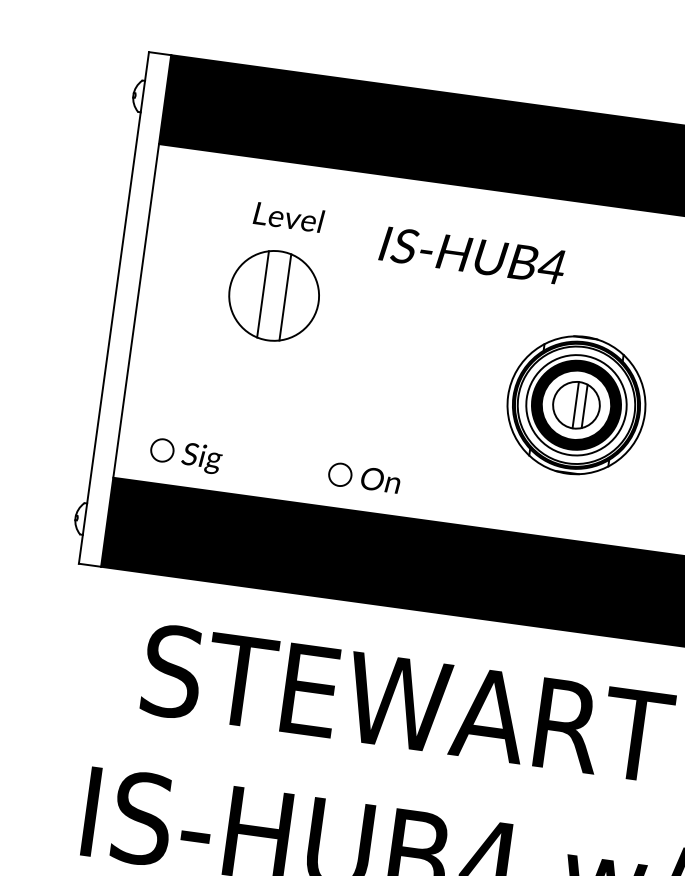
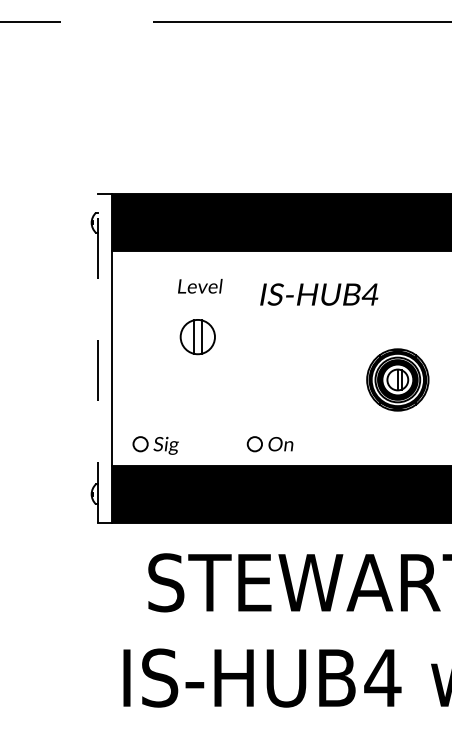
part: (273, 294) -> (197, 336), size x0.6
line: (113, 307) -> (97, 358), solid -> dashed
part: (576, 404) -> (397, 379), size x0.7

